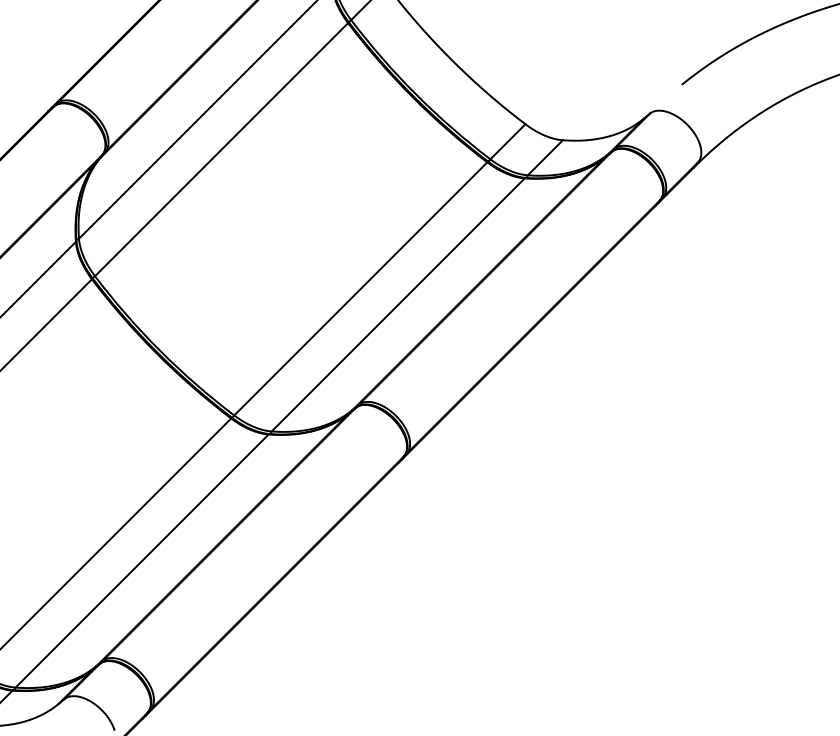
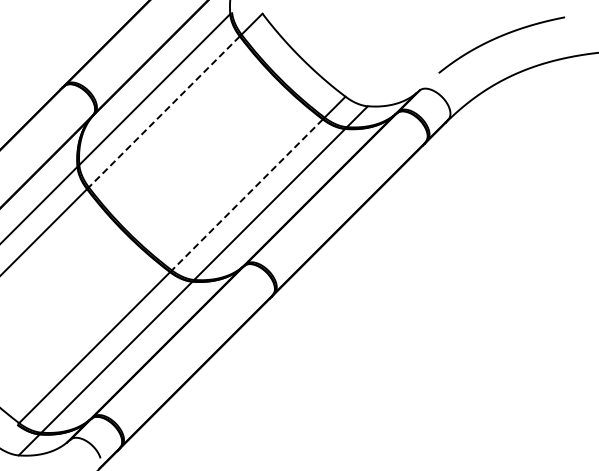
line: (221, 148) -> (164, 111), solid -> dashed
line: (361, 288) -> (247, 194), solid -> dashed

